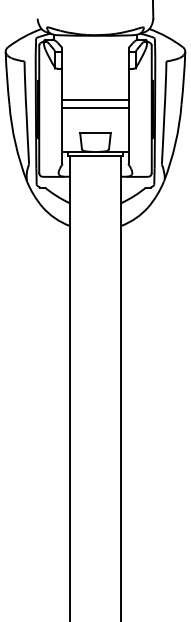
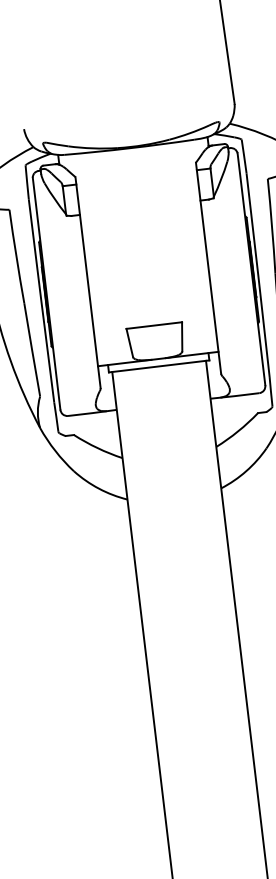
line: (95, 100) -> (147, 265), removed
line: (95, 107) -> (148, 278), removed

